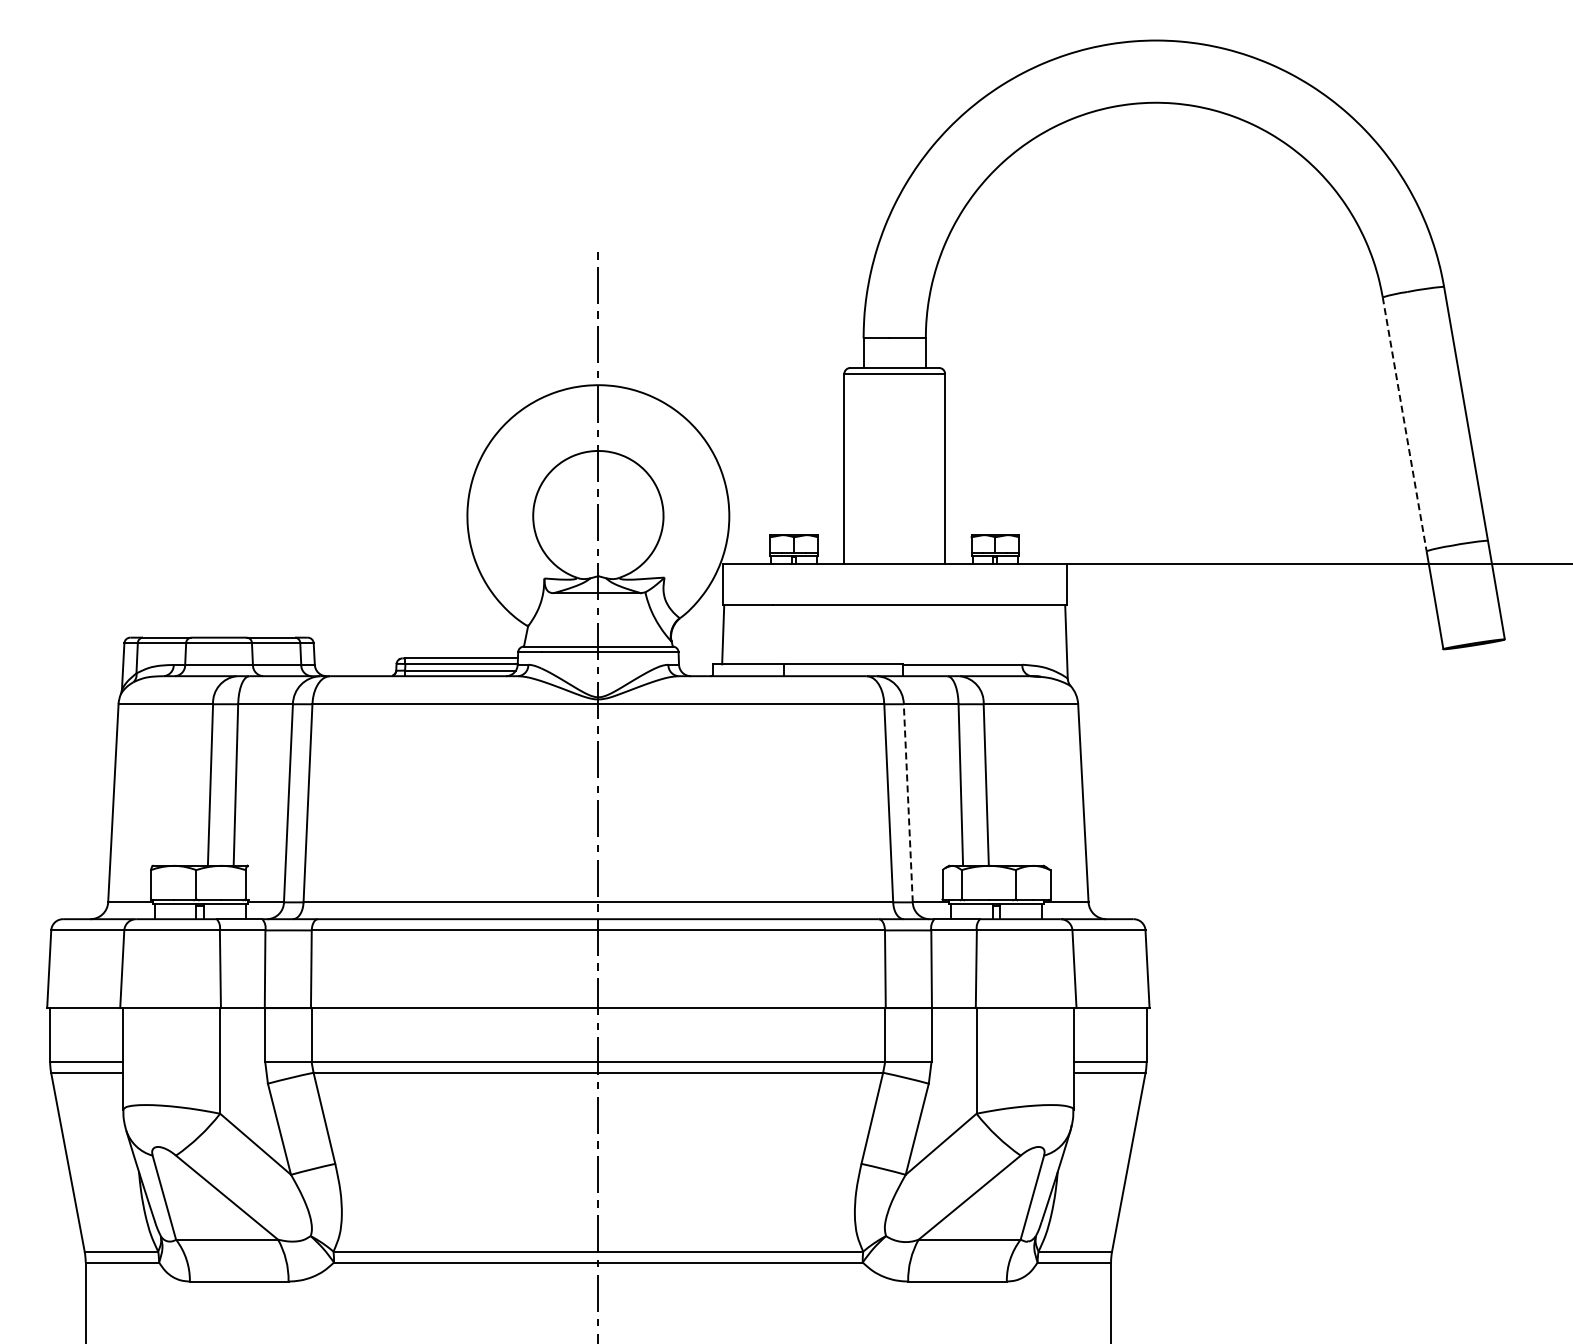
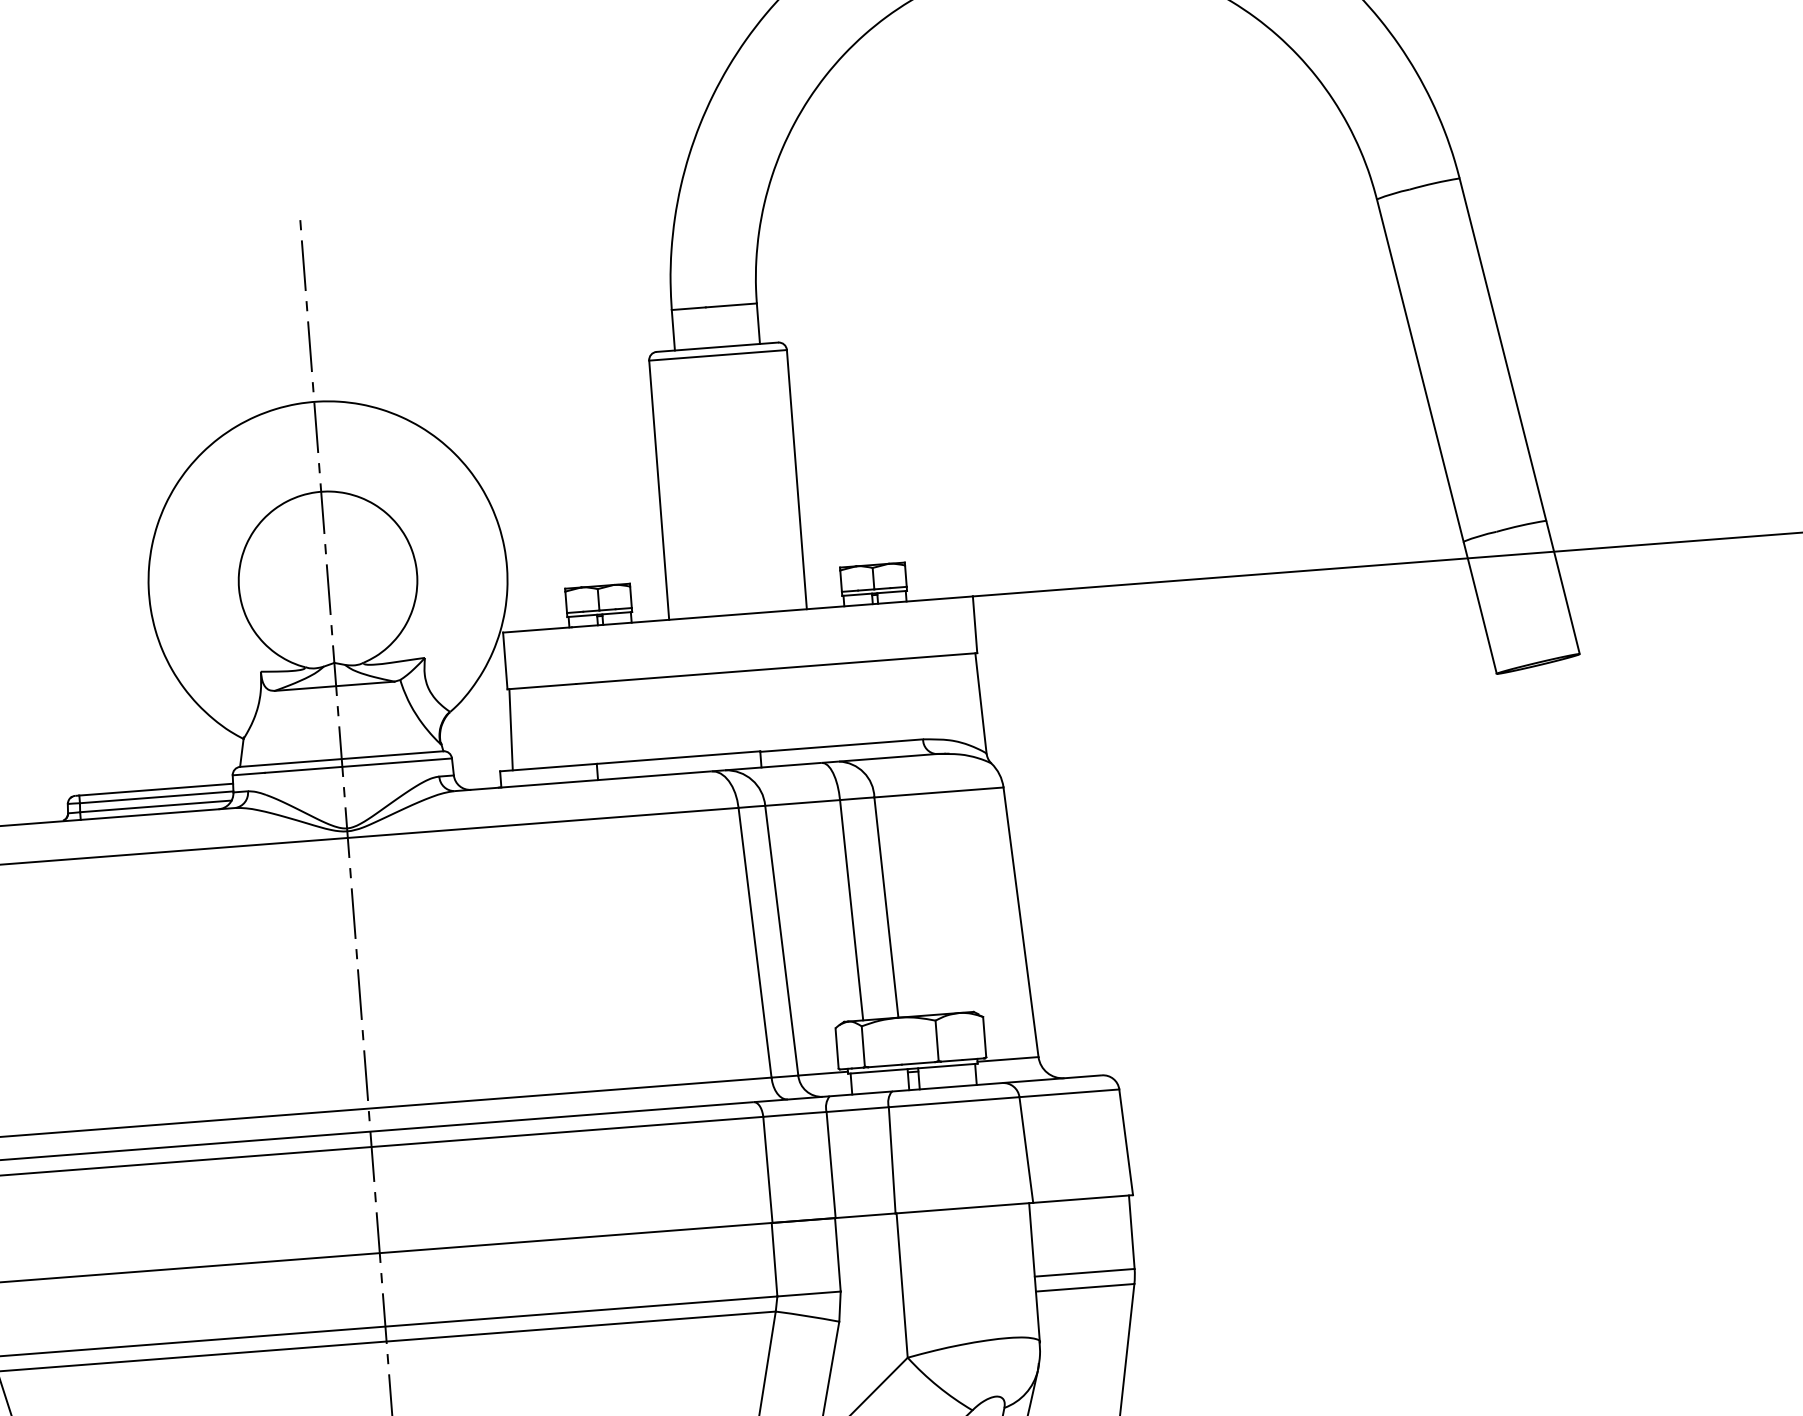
line: (1404, 424) -> (1420, 370), dashed -> solid
line: (908, 802) -> (781, 939), dashed -> solid

